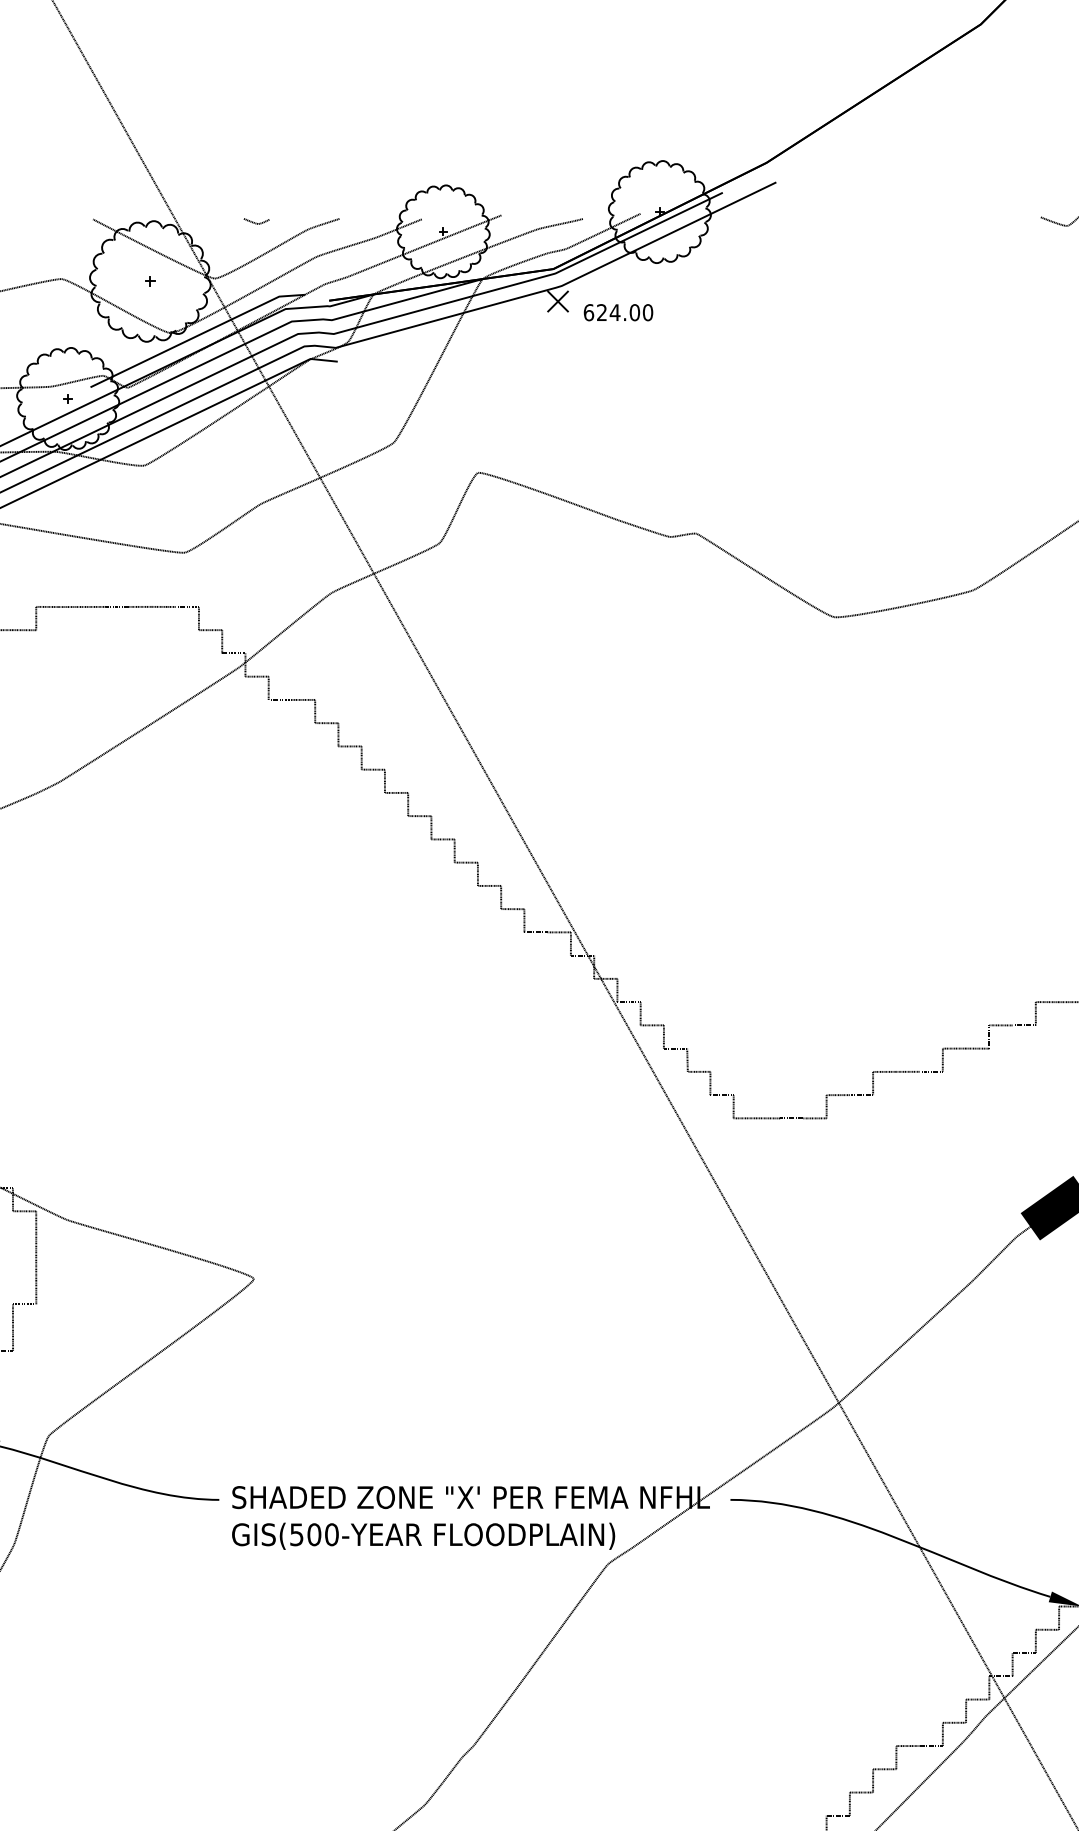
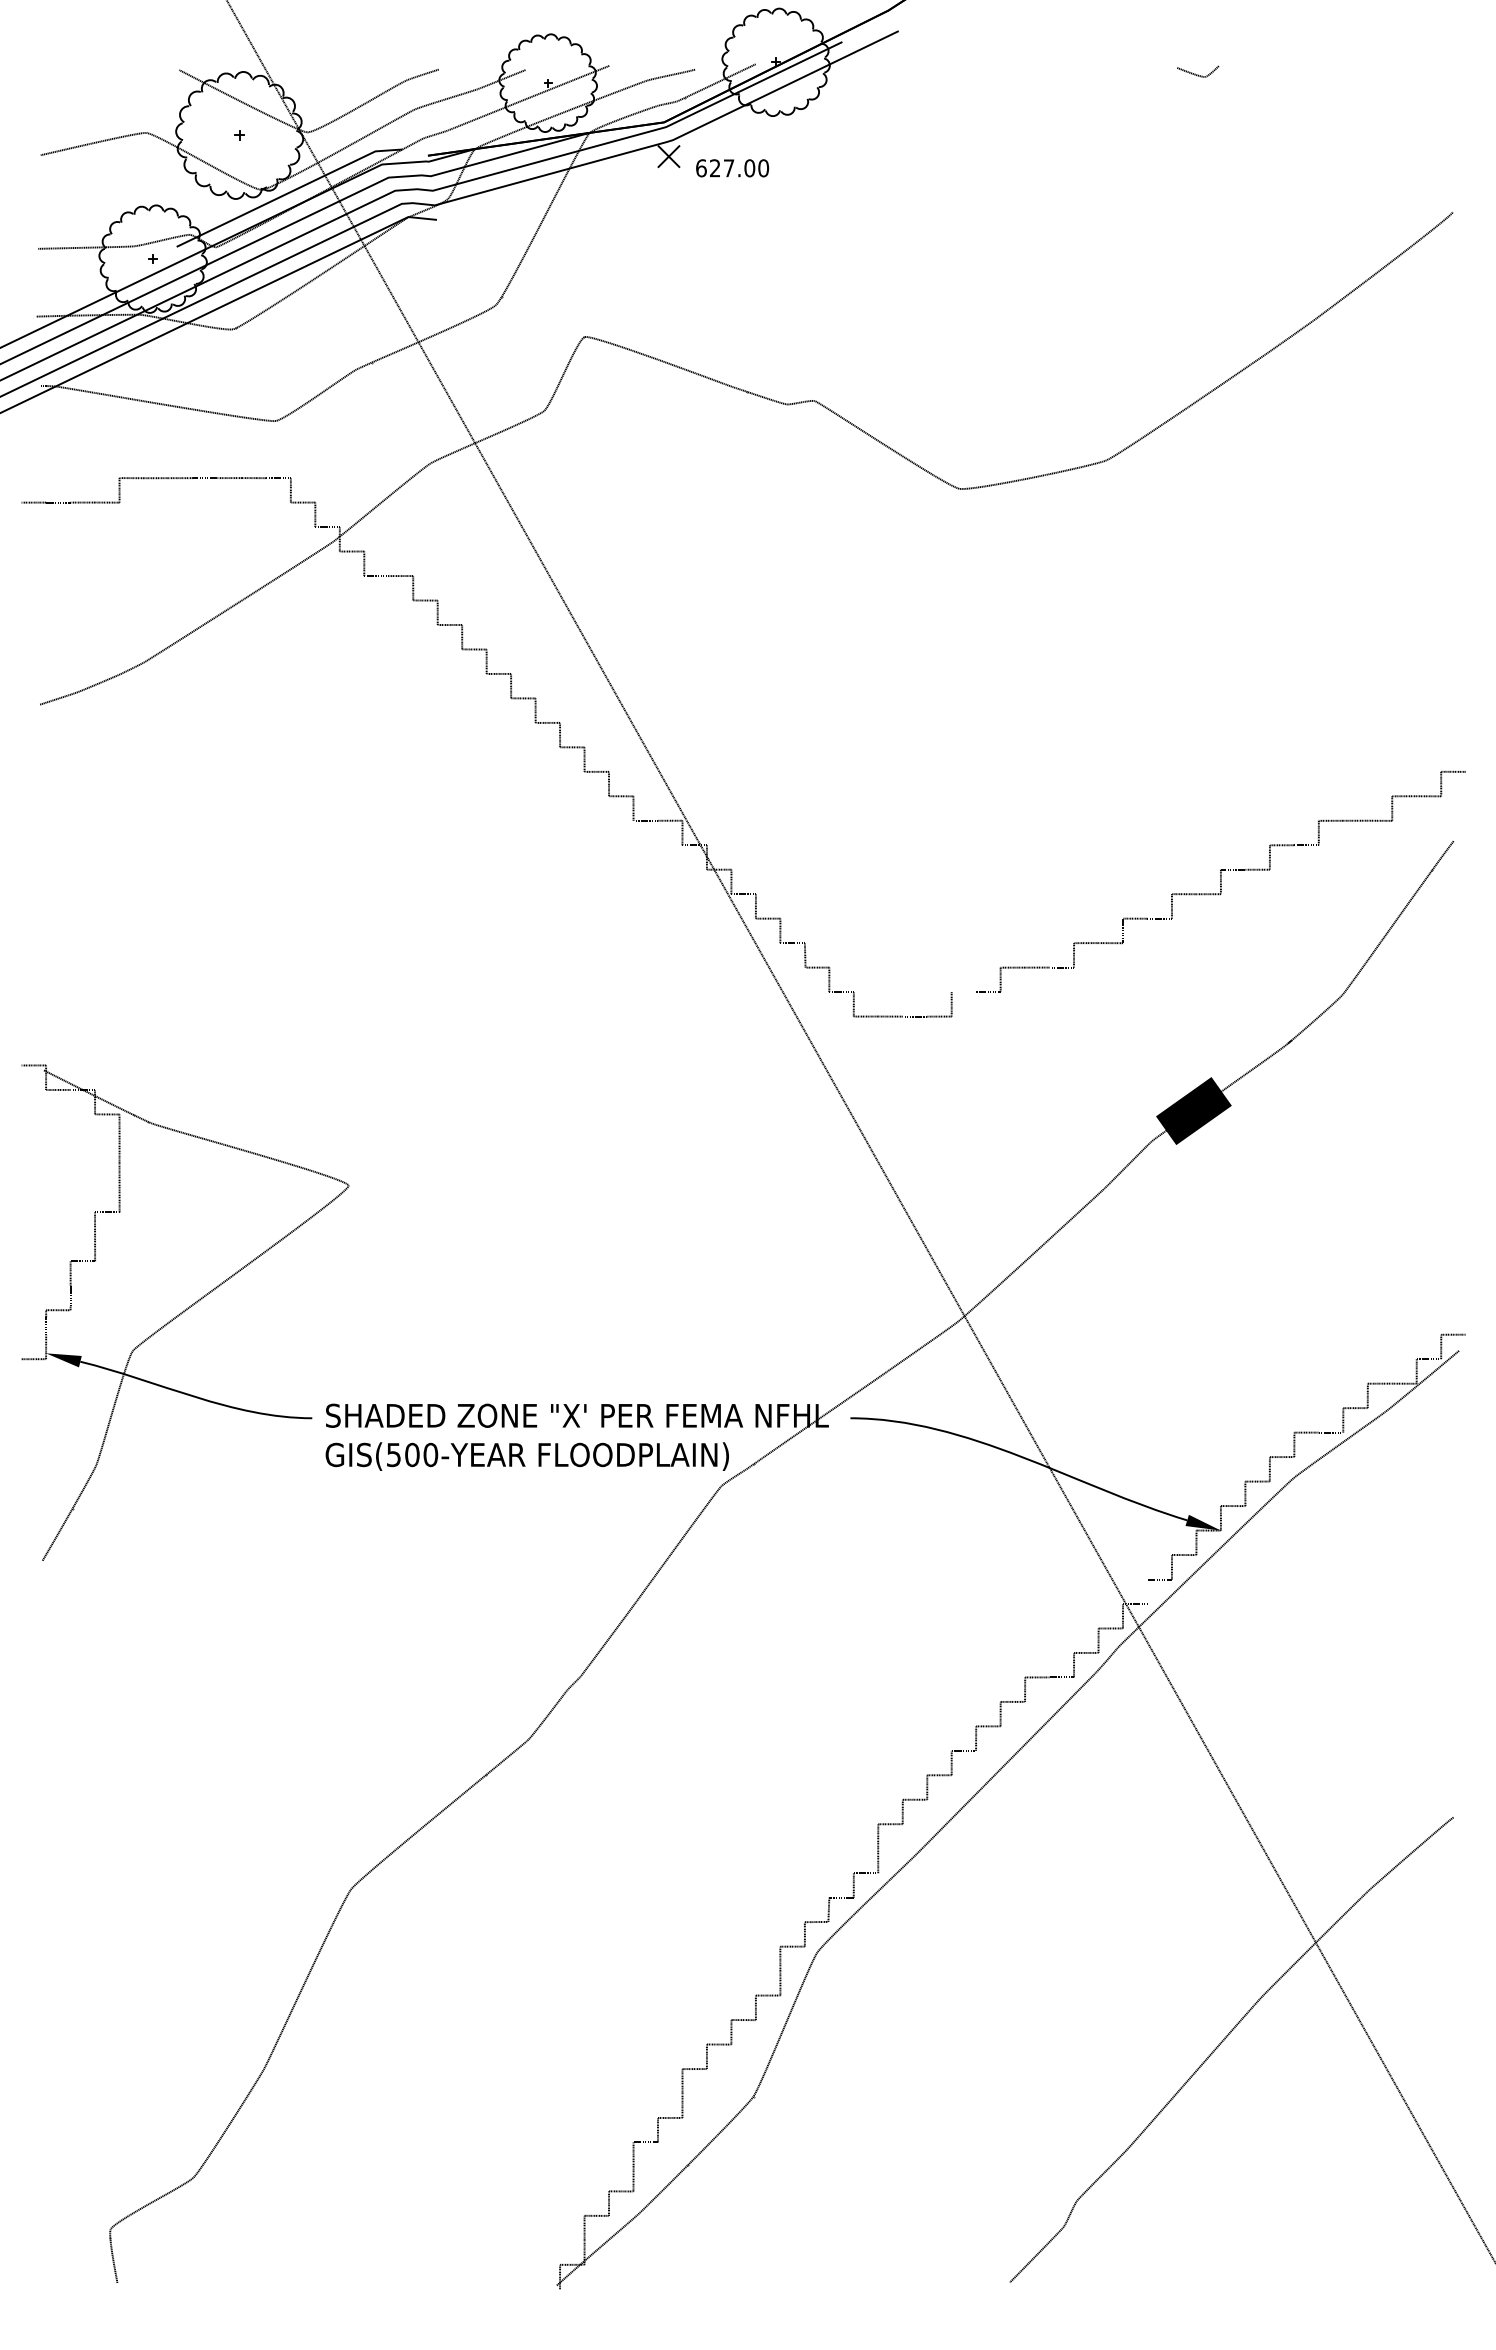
curve: (256, 222) -> (351, 73), removed
text: (614, 312) -> (728, 168), 624.00 -> 627.00
line: (837, 1095) -> (963, 992), removed
line: (1012, 1664) -> (1147, 1591), removed

